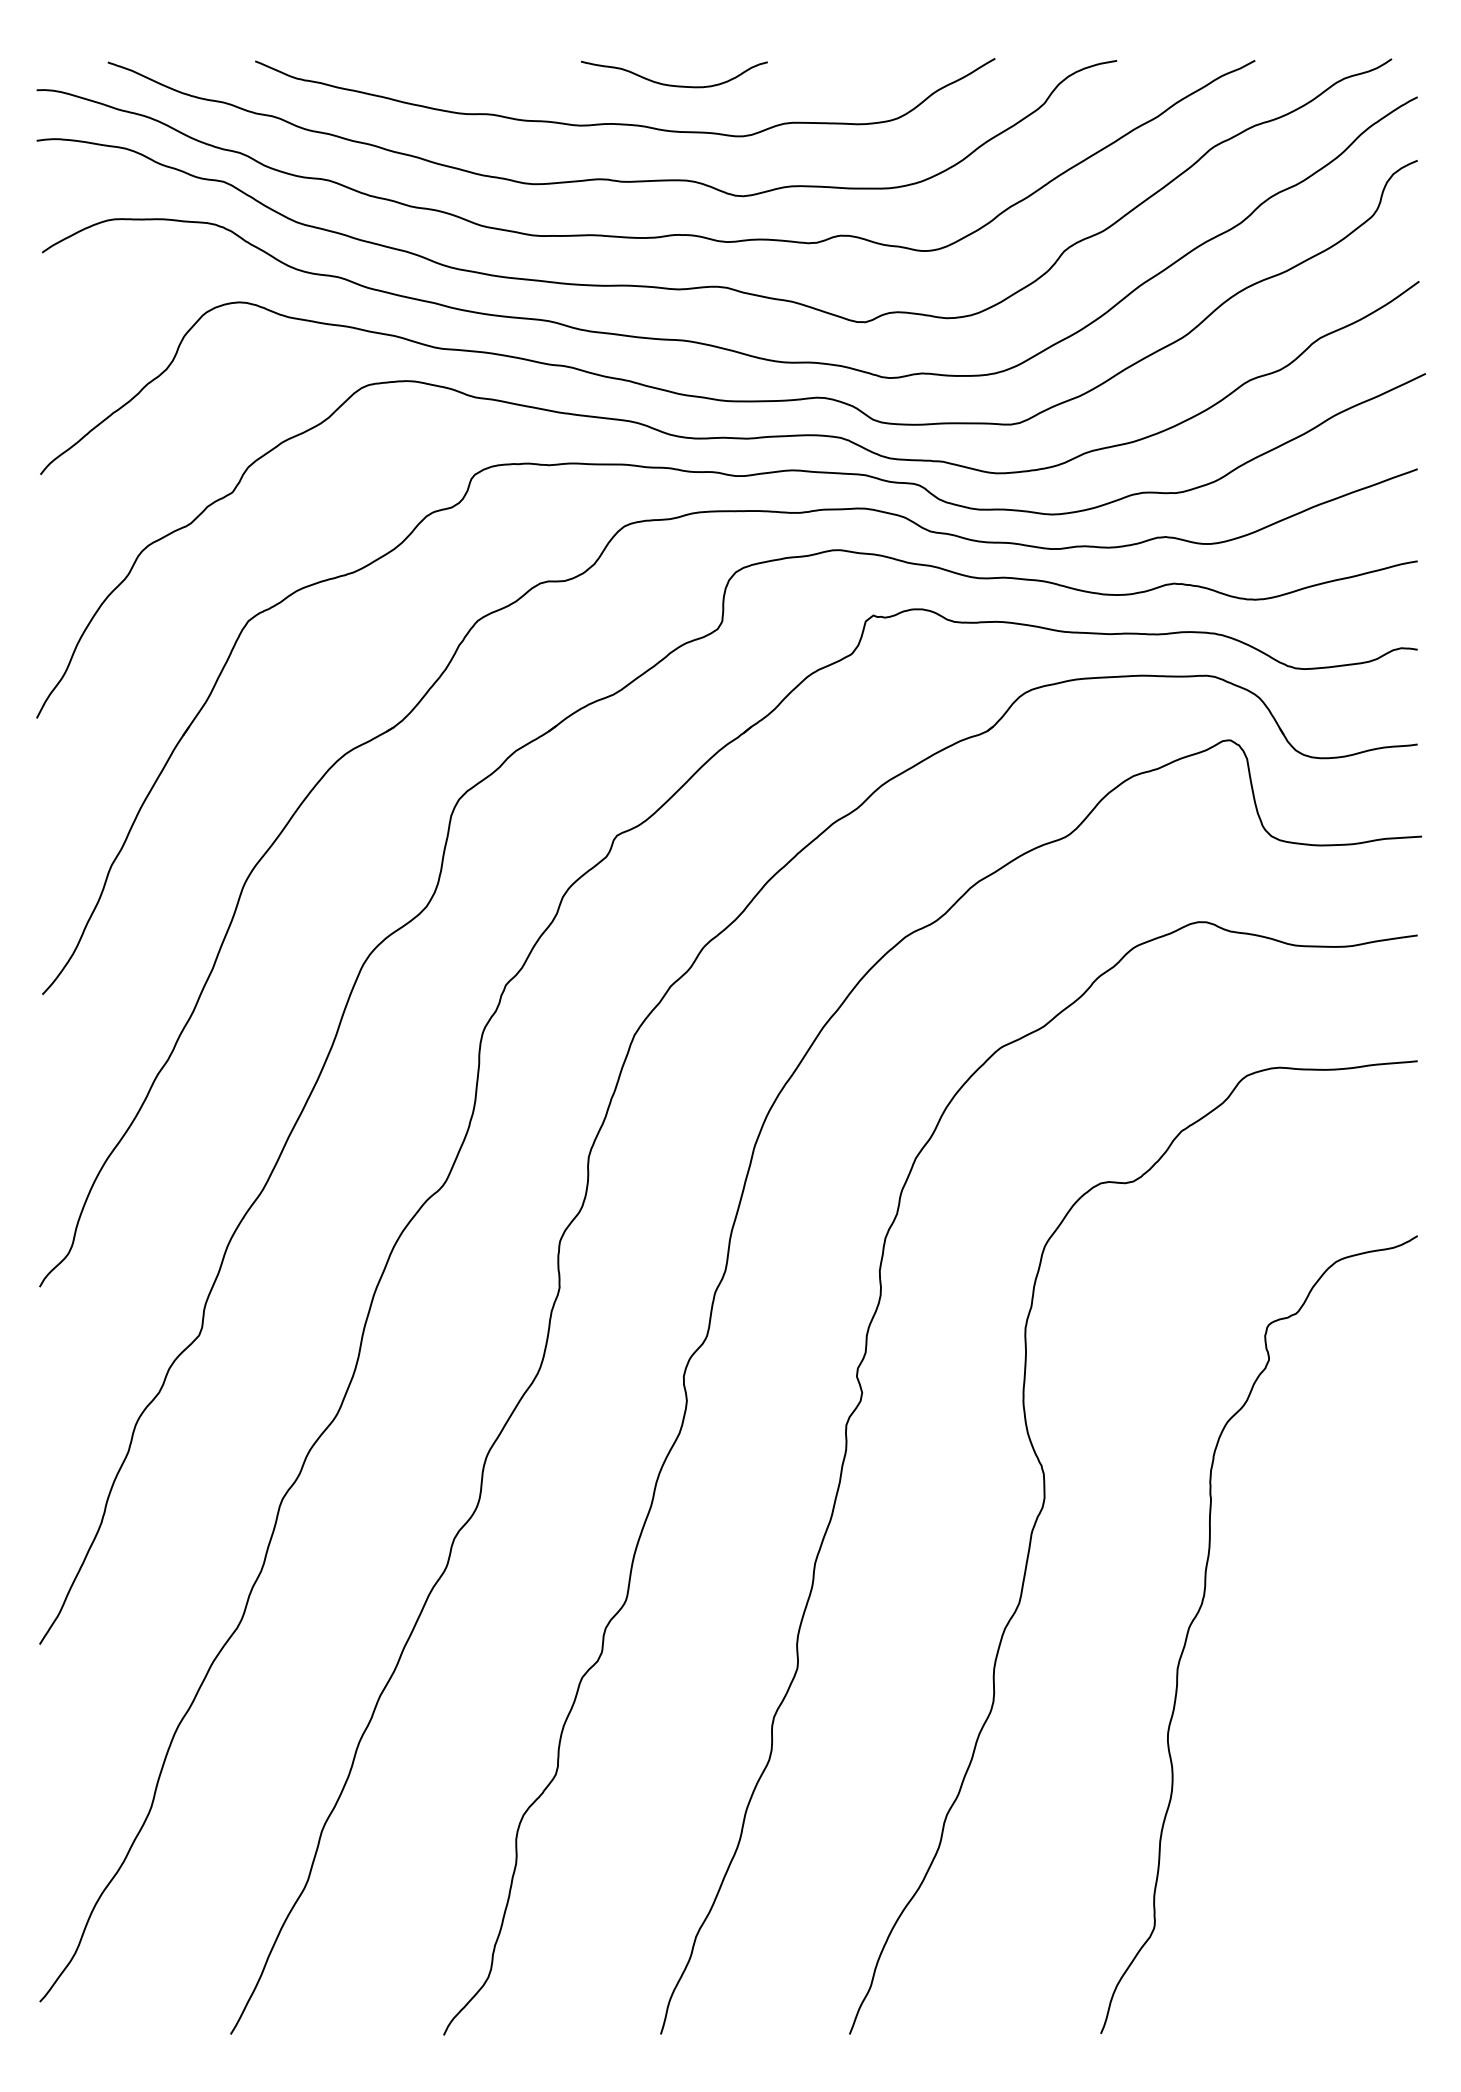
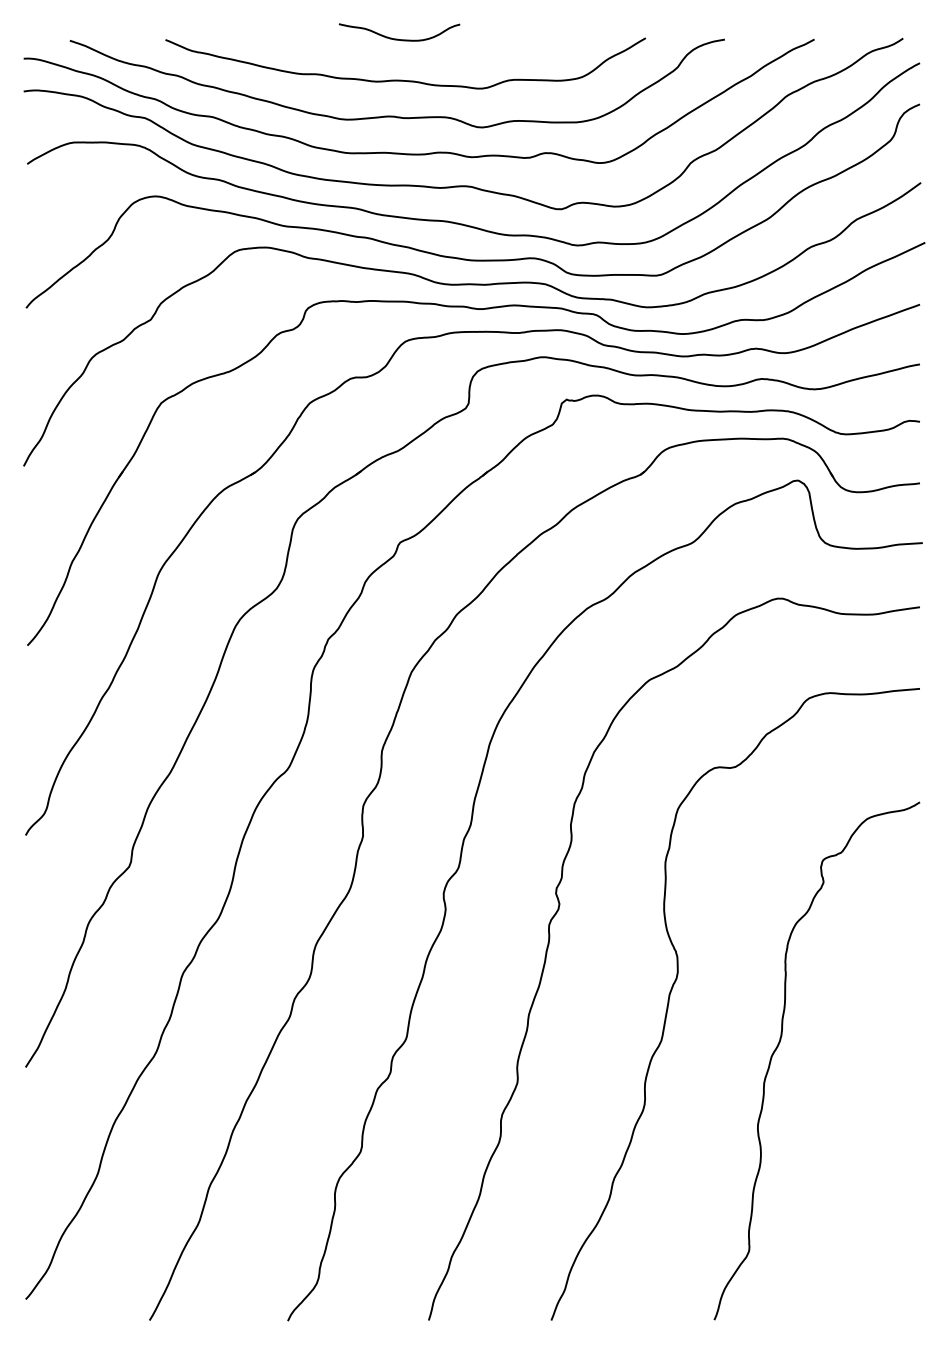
curve: (671, 83) -> (397, 38), moved

